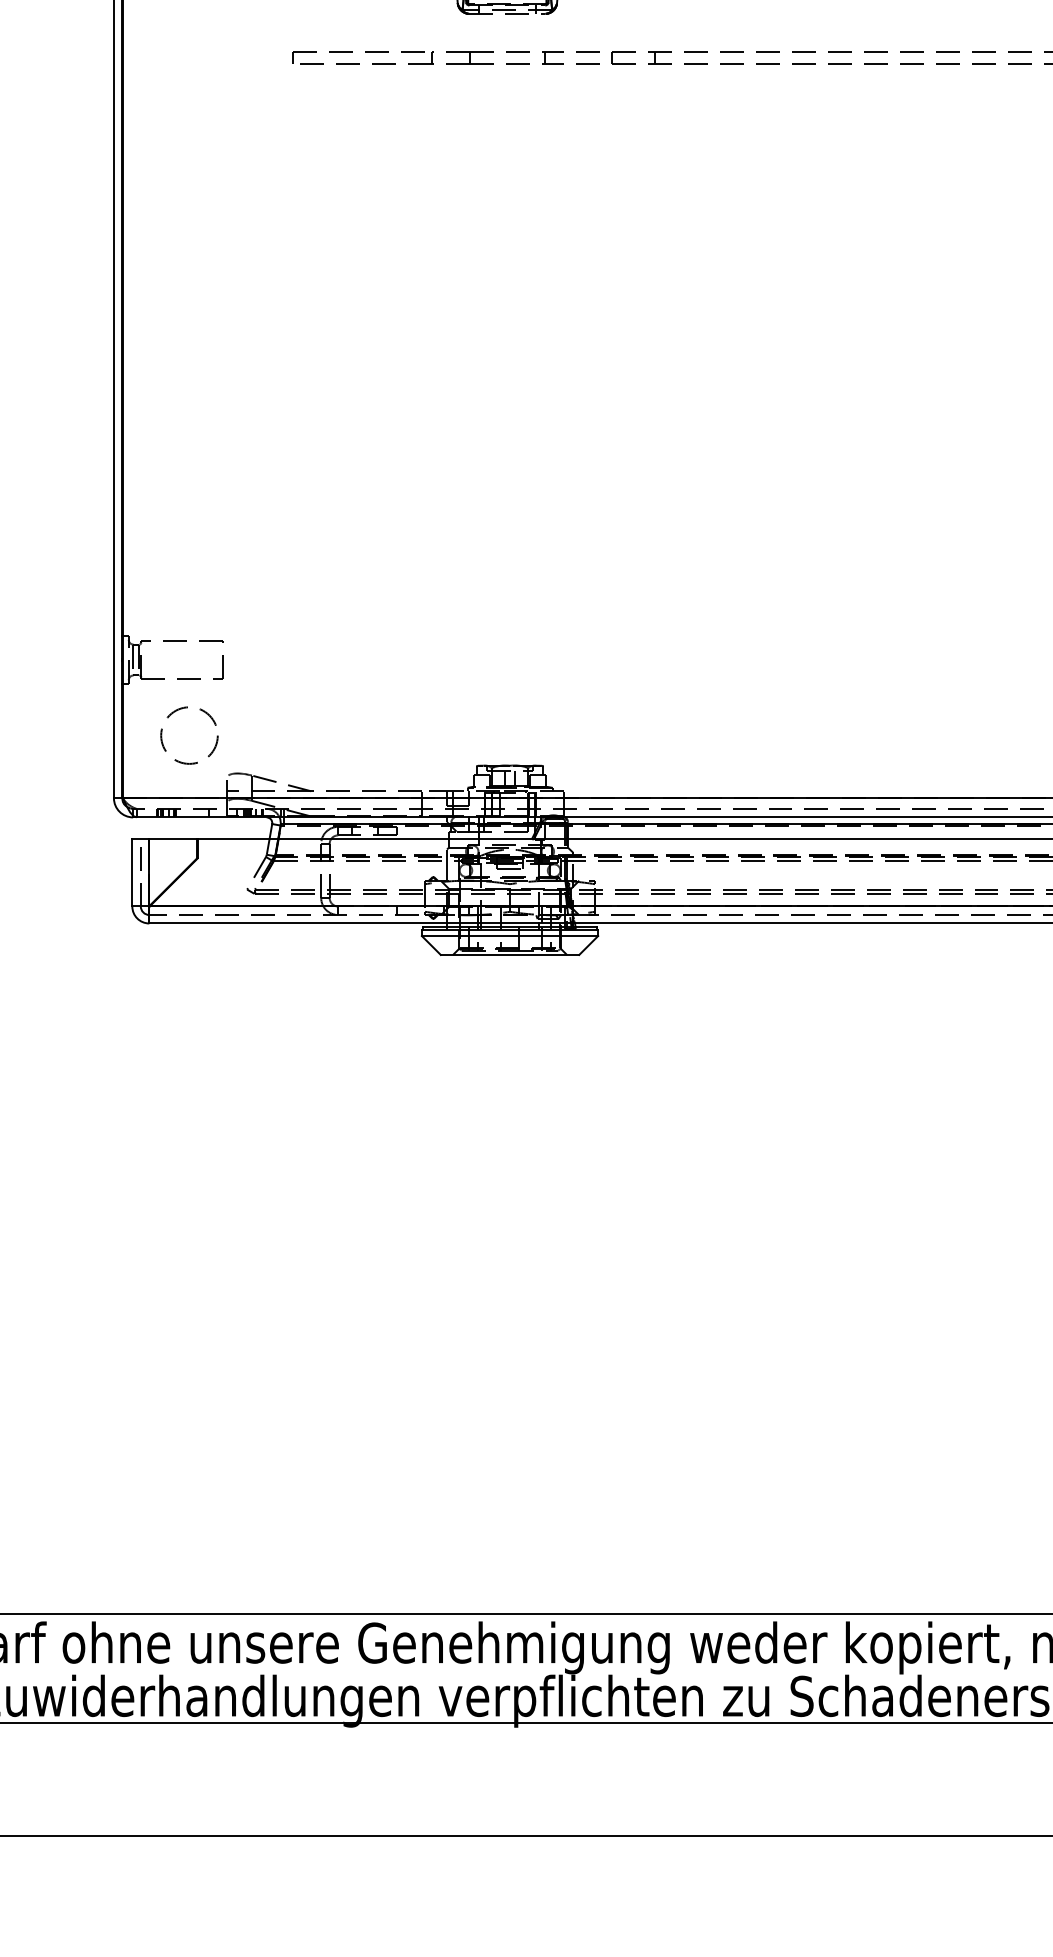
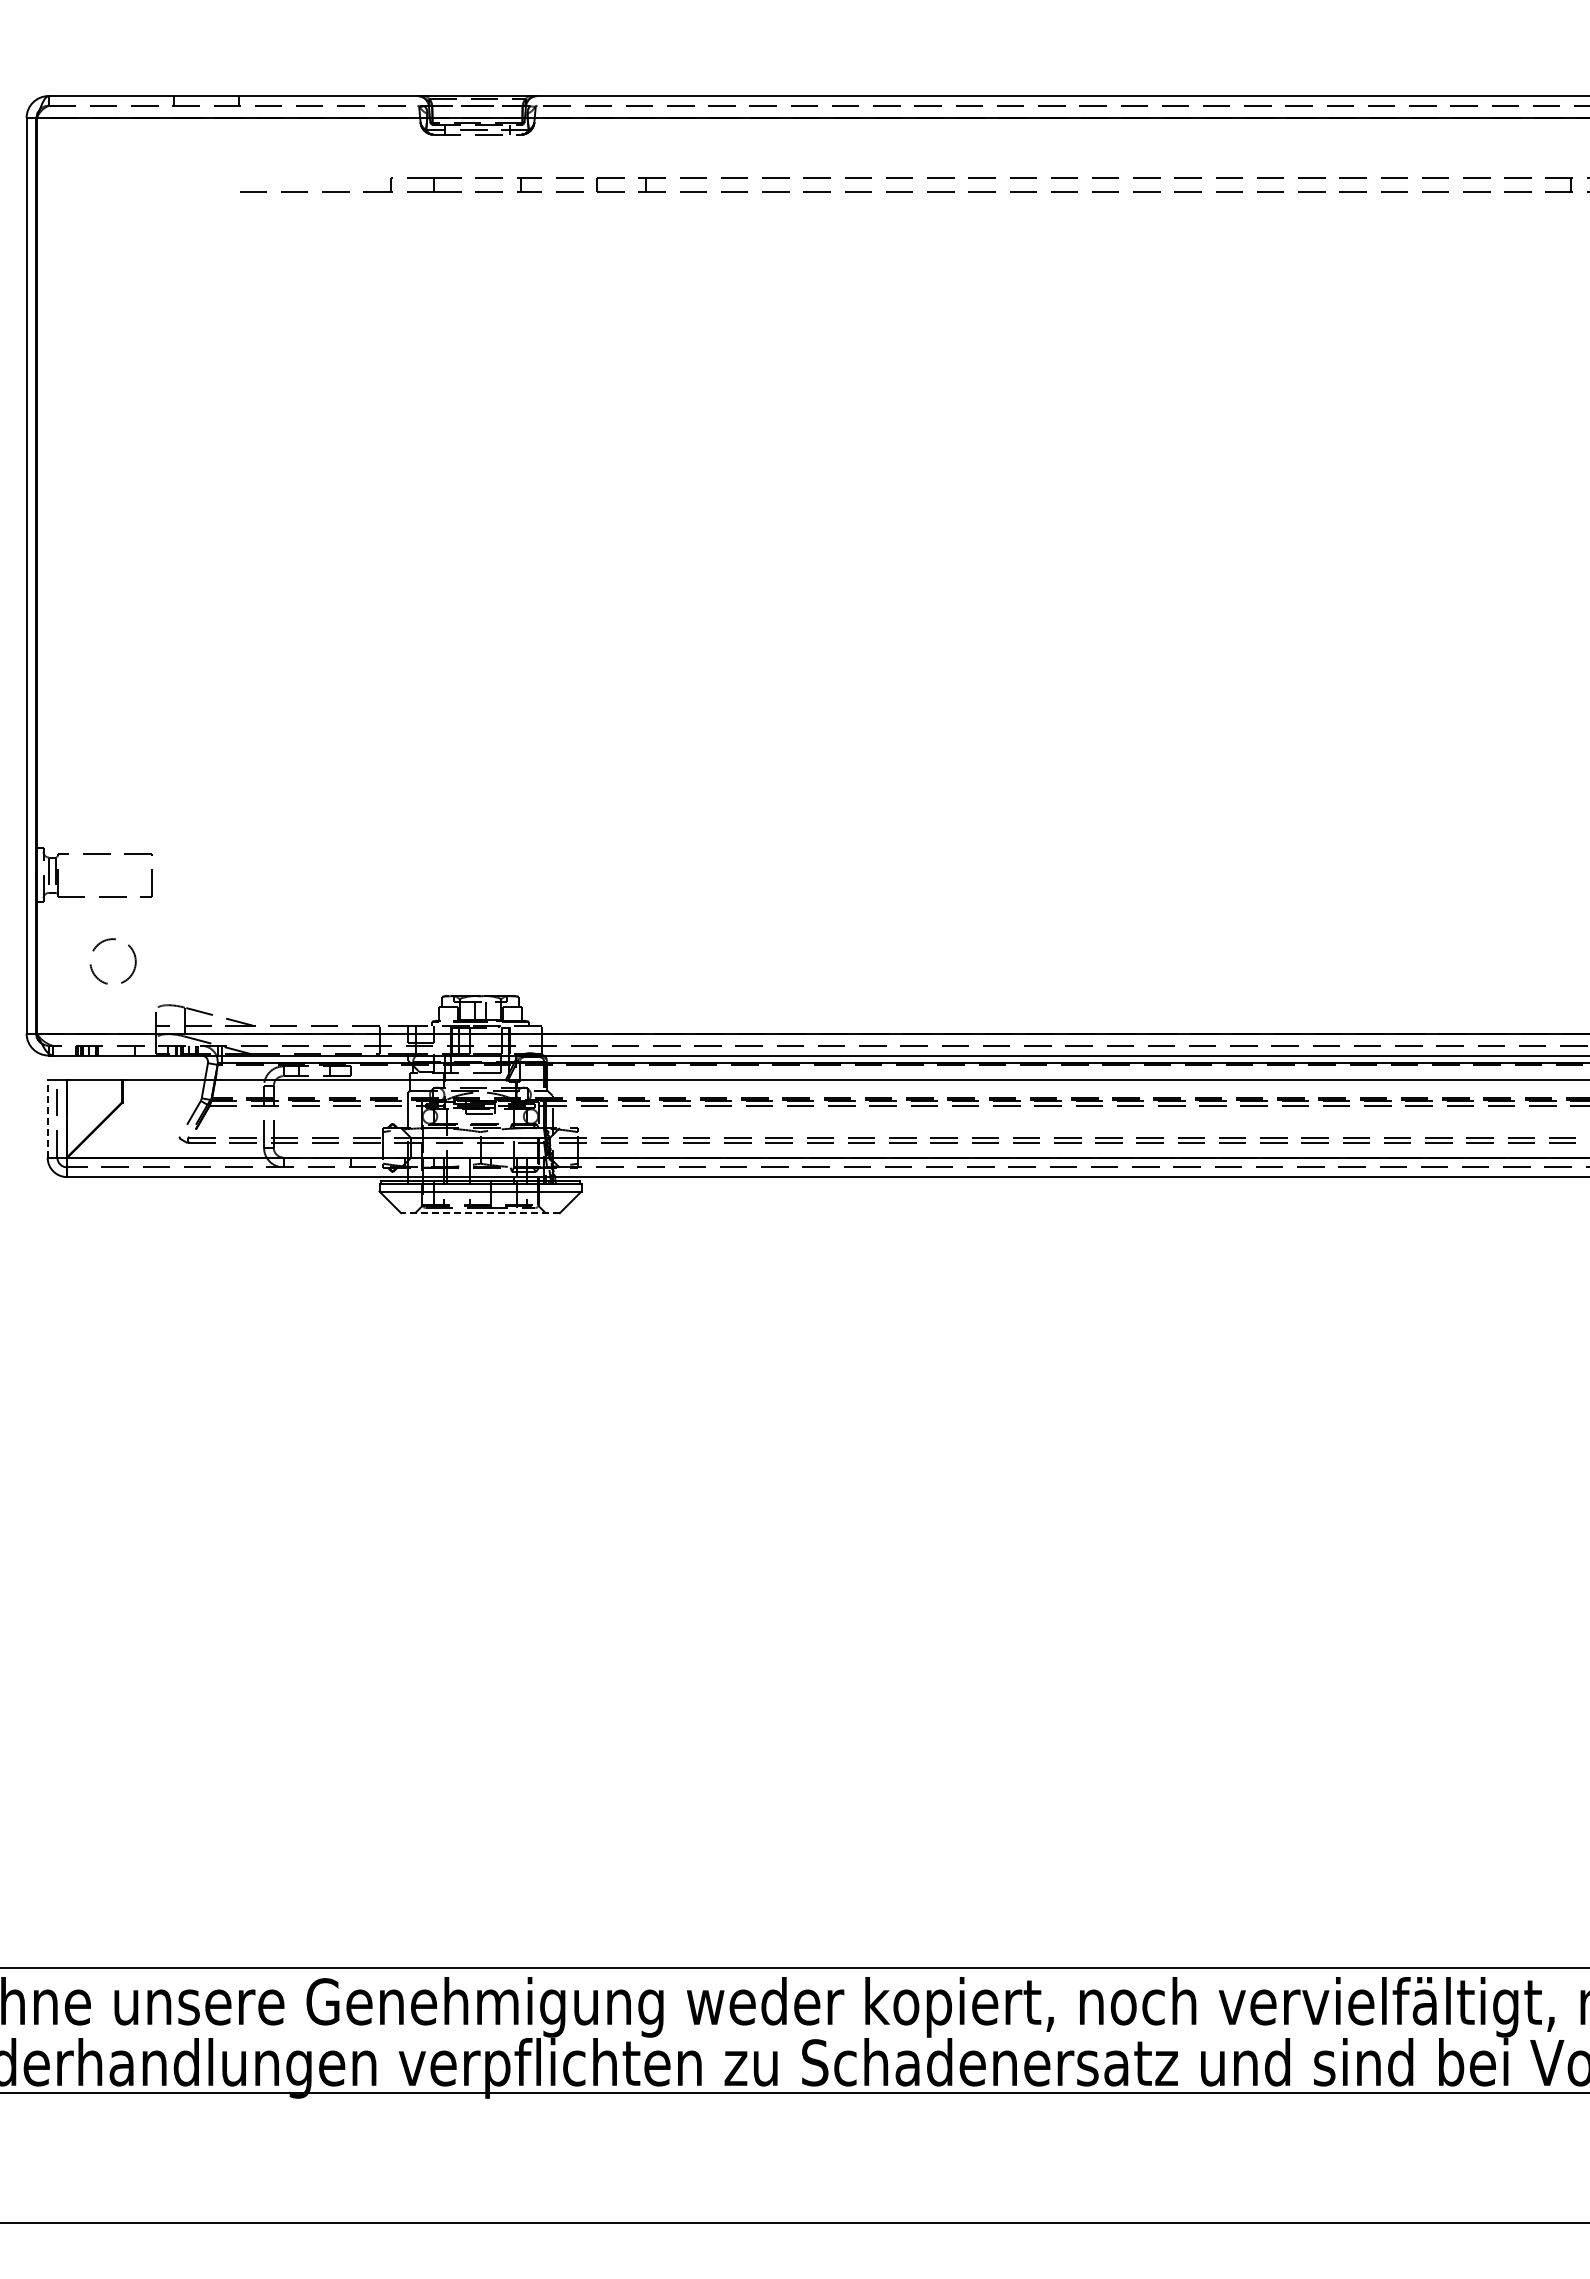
part: (352, 52) -> (300, 178), removed
circle: (188, 735) -> (112, 961), size x0.7
line: (132, 872) -> (47, 1118), solid -> dashed
line: (510, 955) -> (480, 1213), solid -> dashed

